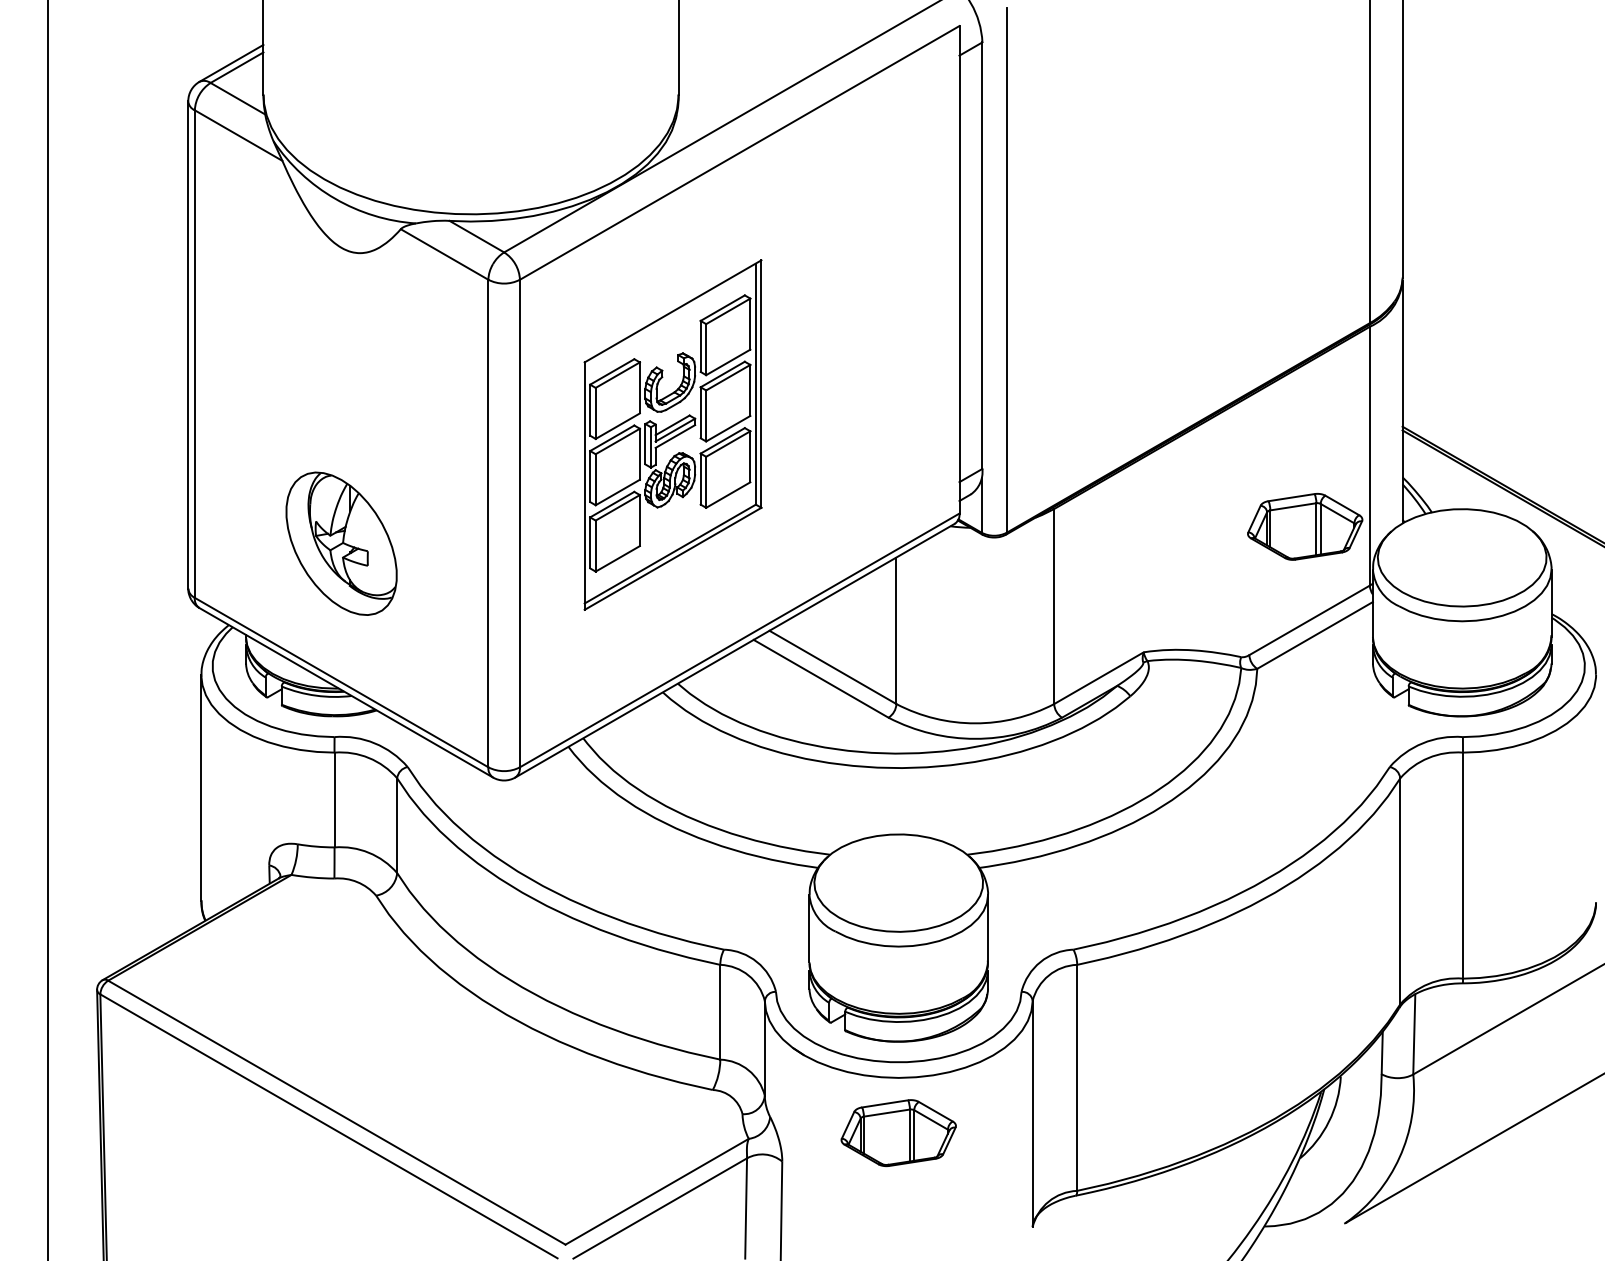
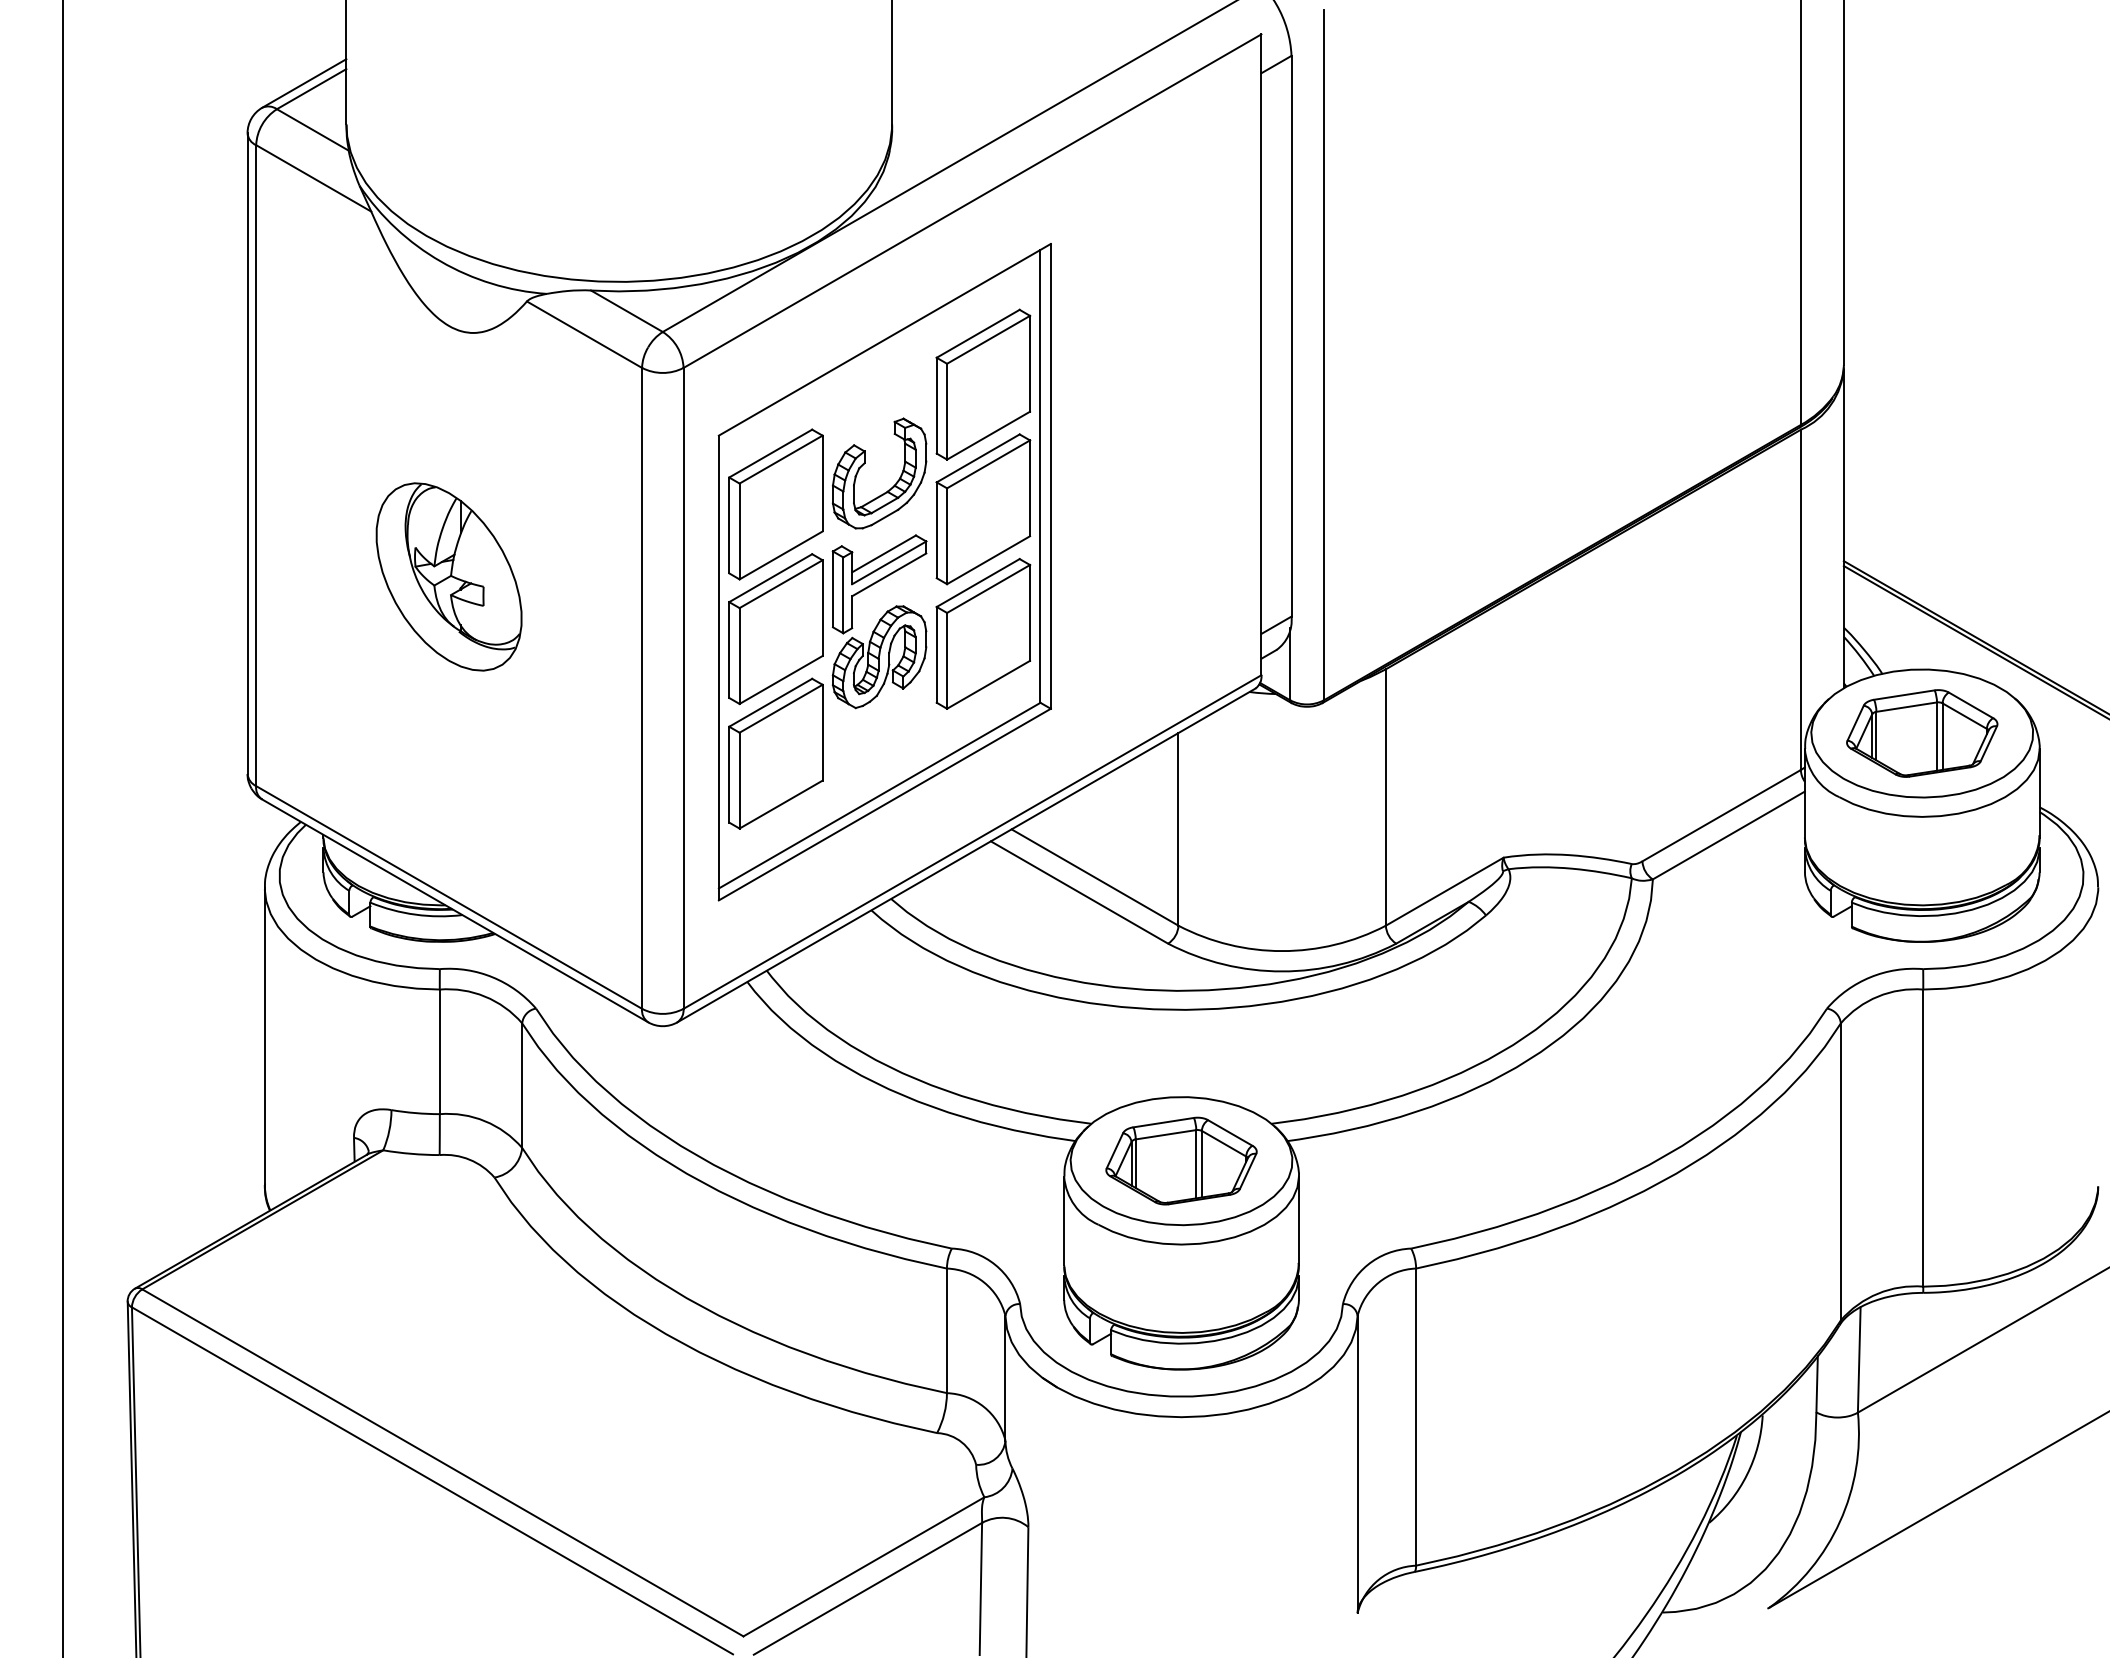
part: (672, 434) -> (884, 571), size x1.43
part: (1305, 526) -> (1922, 733), moved
part: (341, 543) -> (448, 576), moved
part: (898, 1133) -> (1181, 1161), moved

